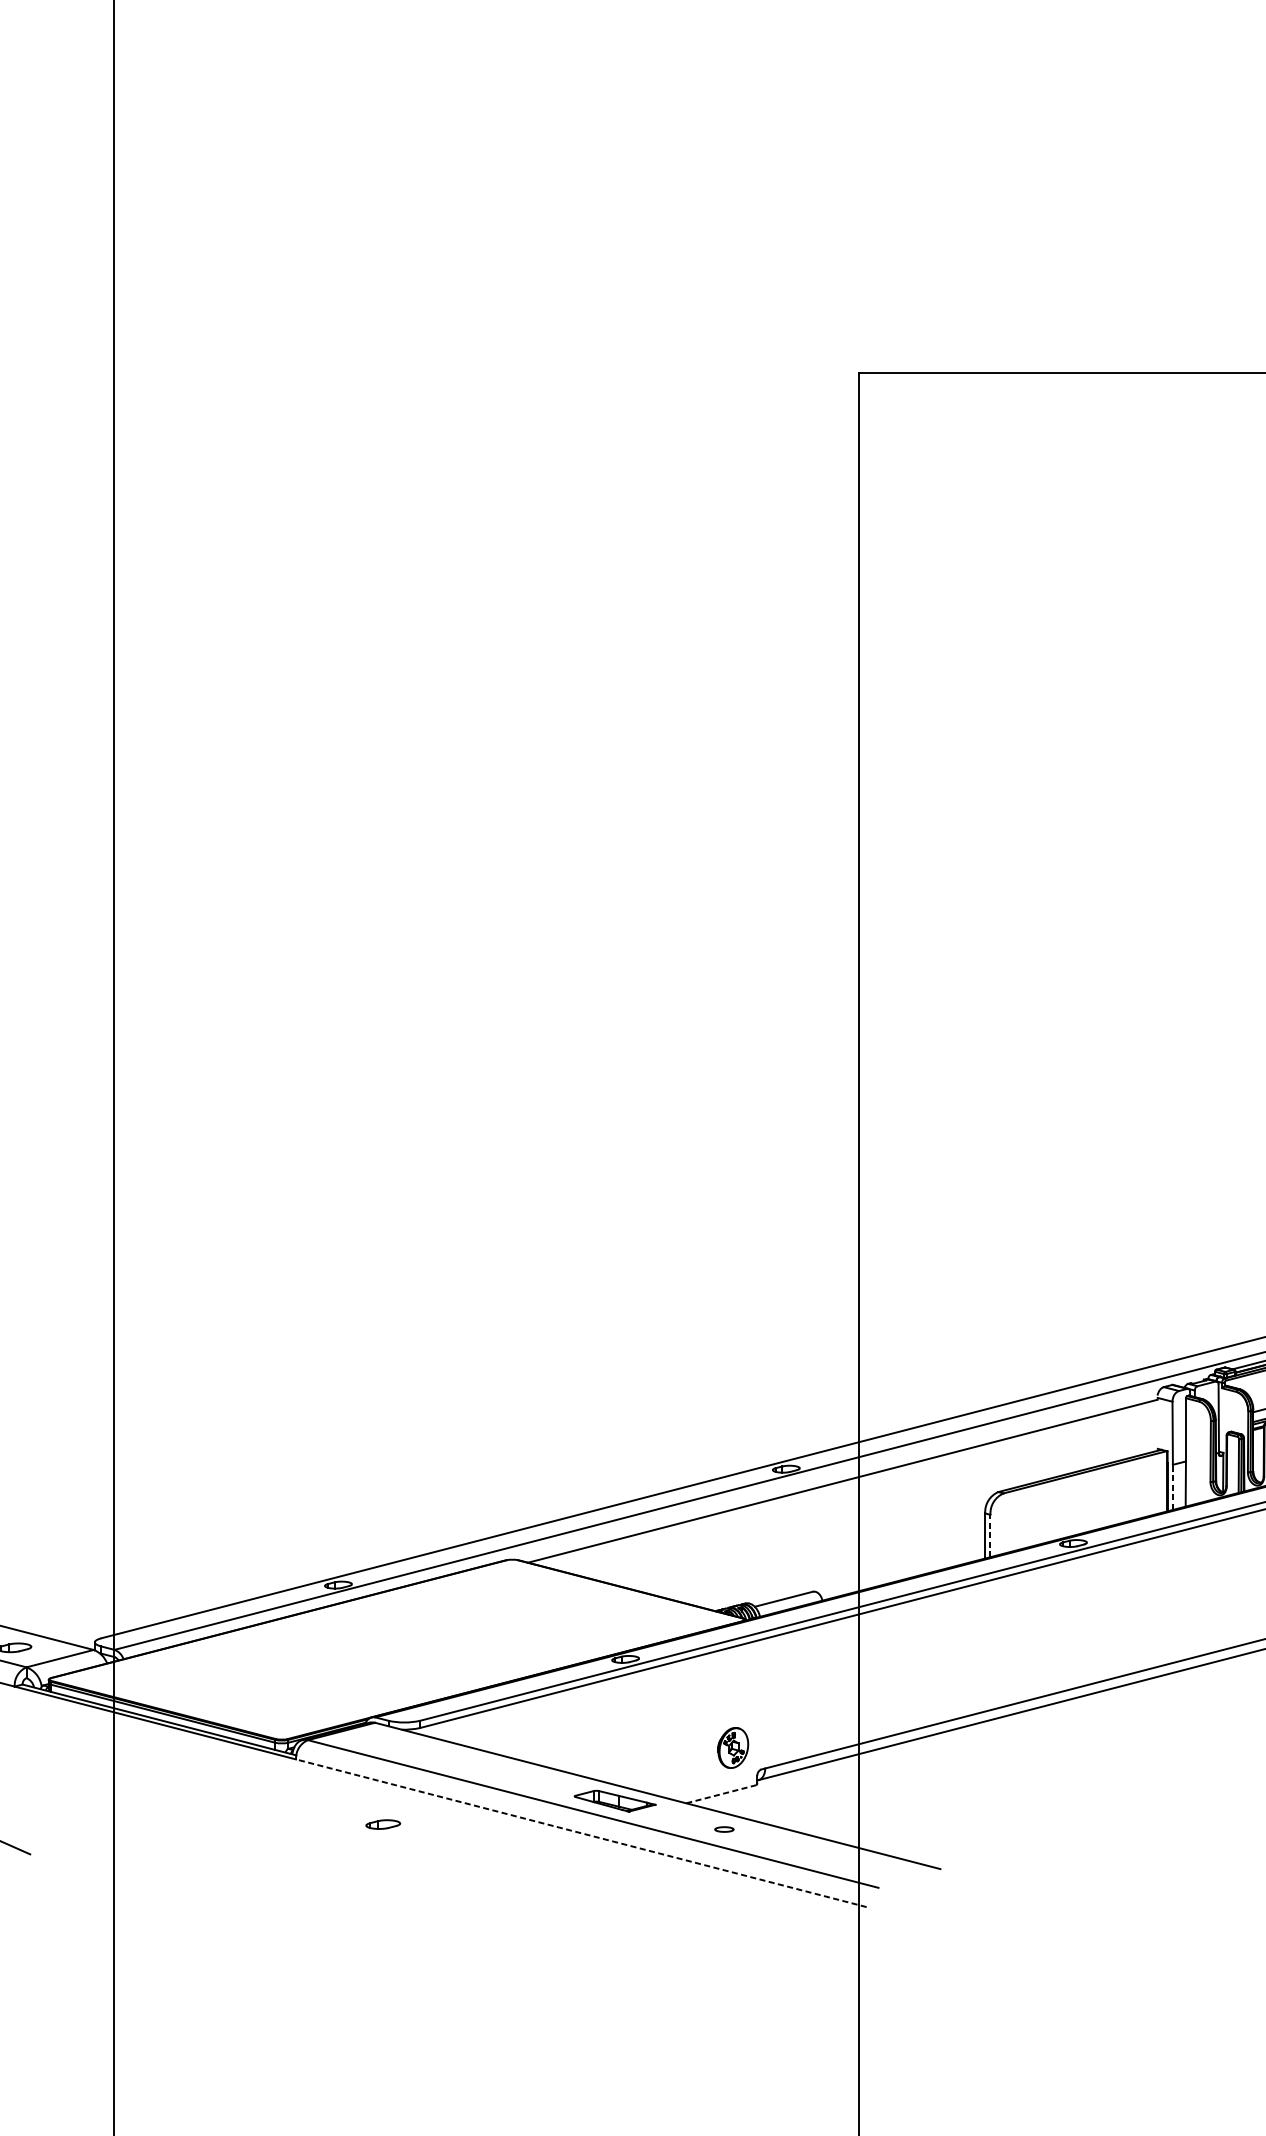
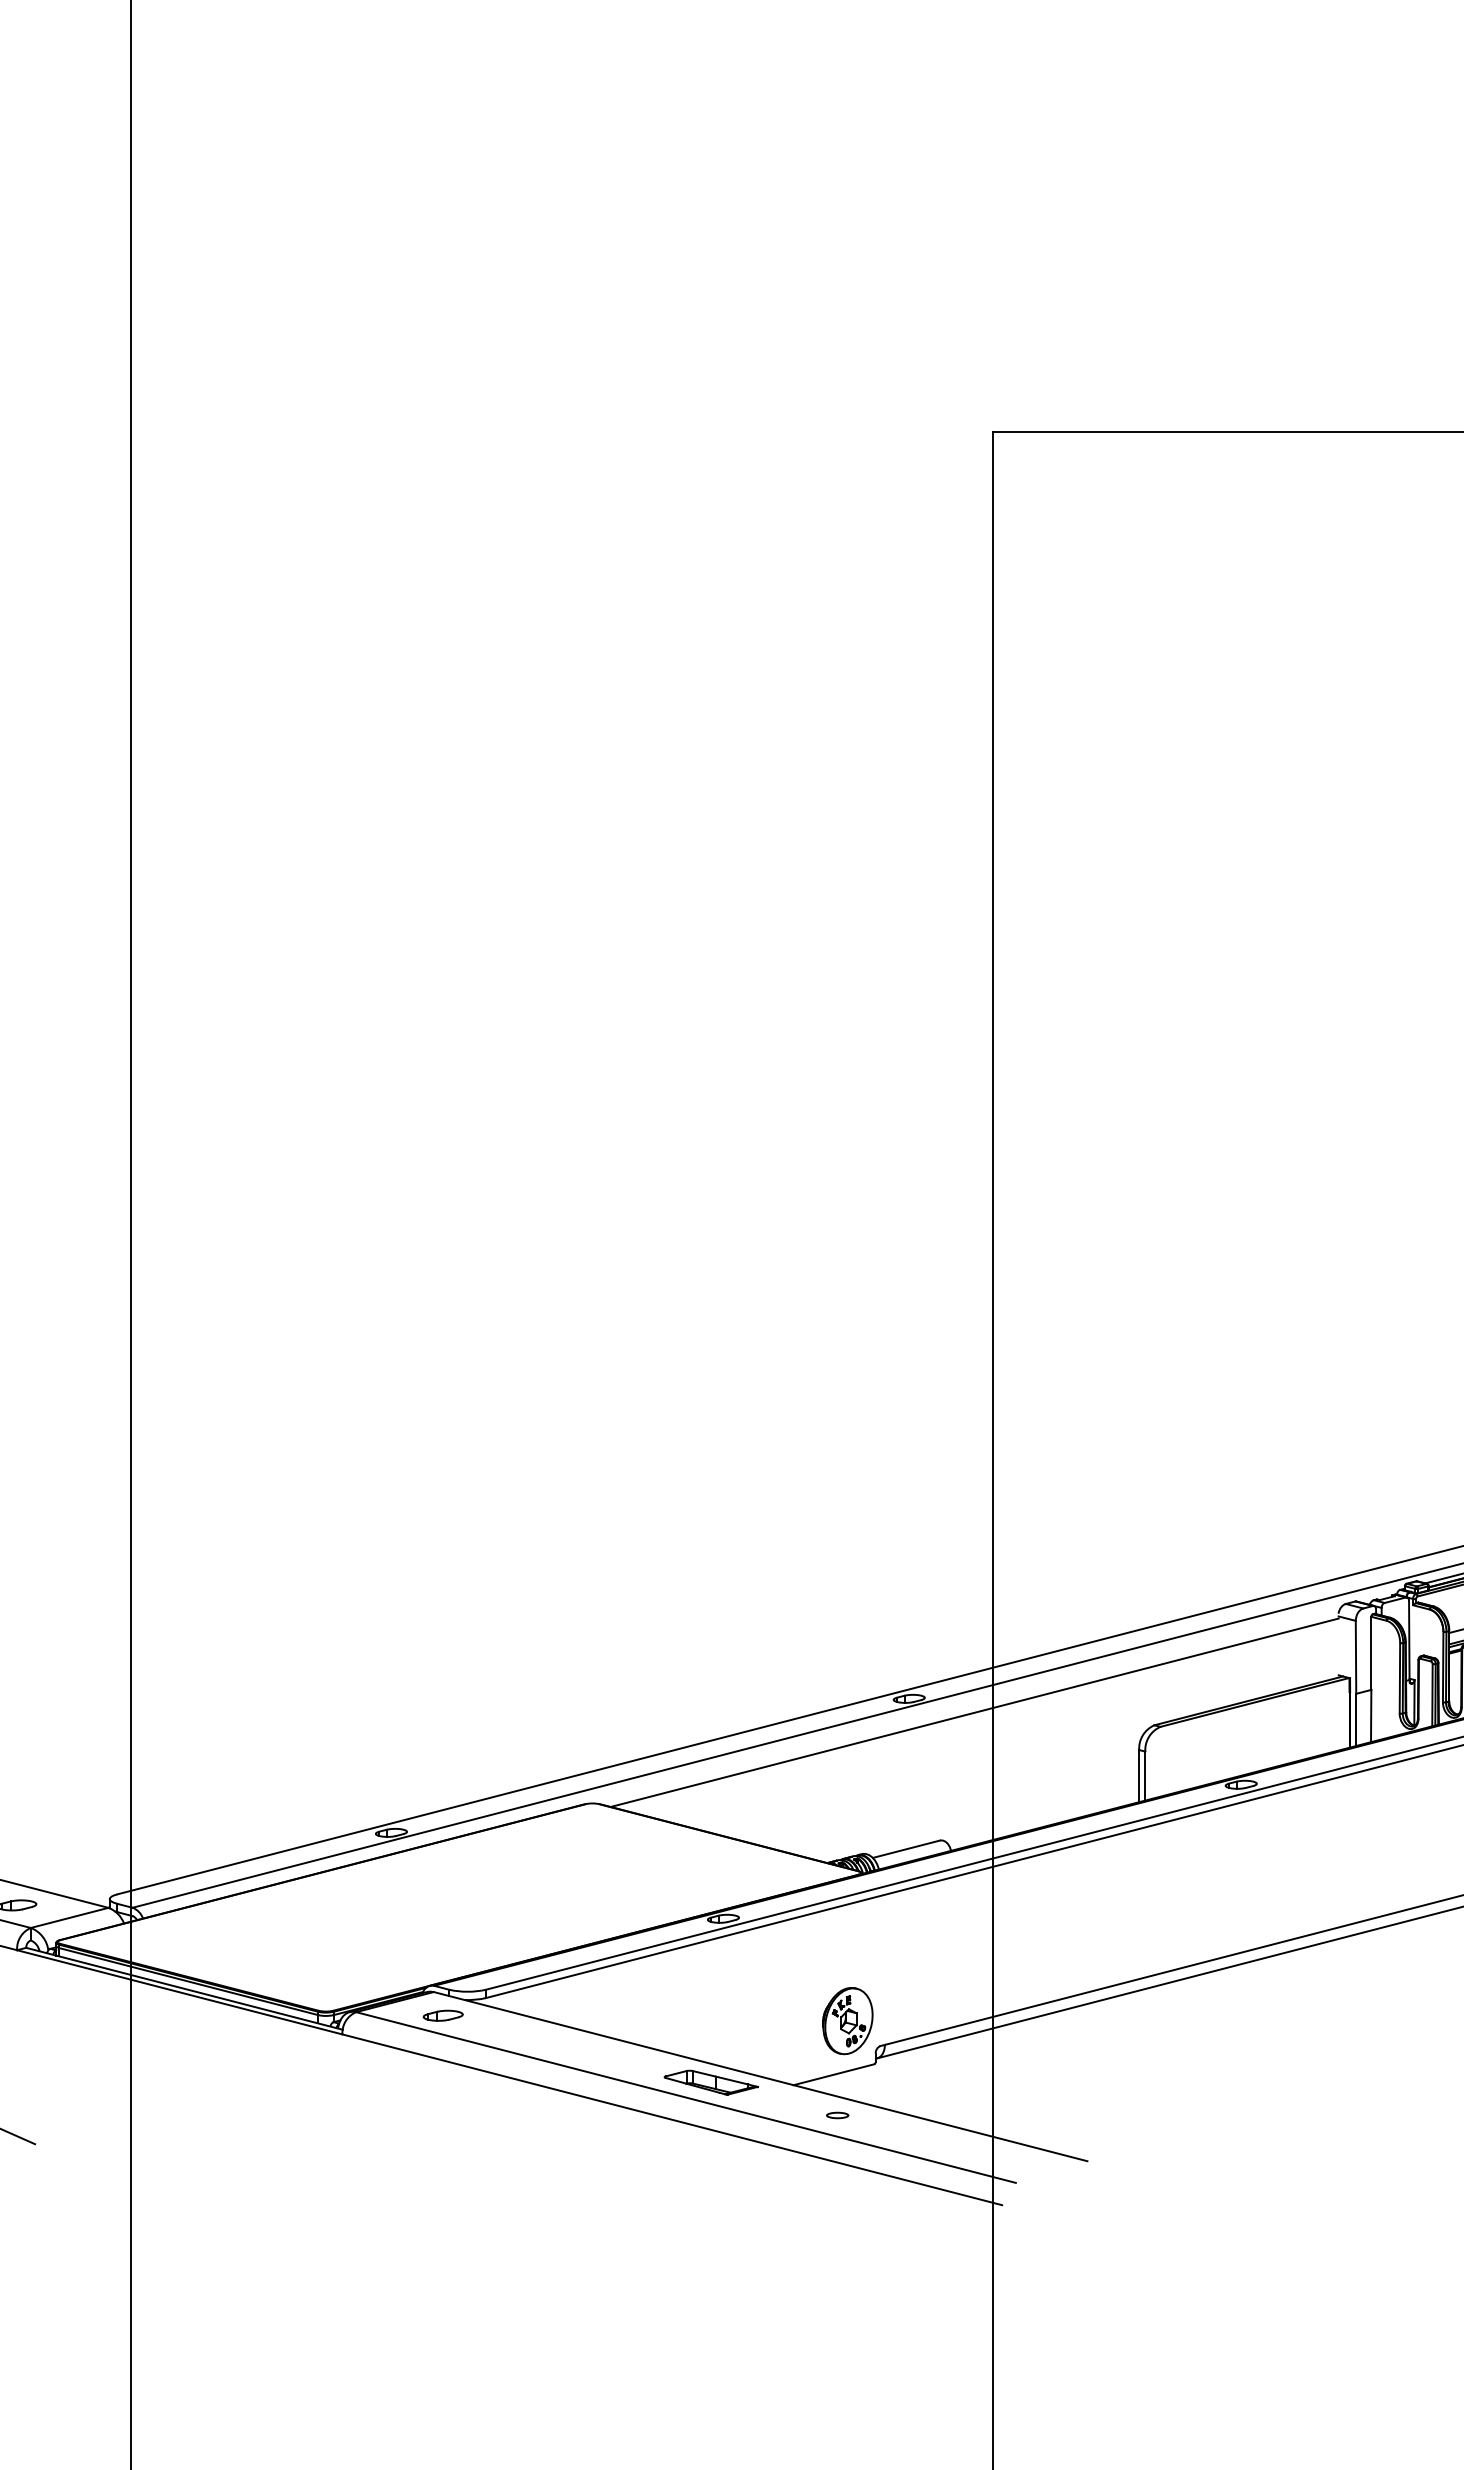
line: (1173, 1487) -> (1356, 1719), dashed -> solid
line: (990, 1535) -> (1145, 1775), dashed -> solid
part: (732, 1748) -> (847, 2021), size x1.43
line: (720, 1794) -> (833, 2074), dashed -> solid
part: (382, 1824) -> (442, 2015), moved
line: (581, 1833) -> (672, 2119), dashed -> solid

